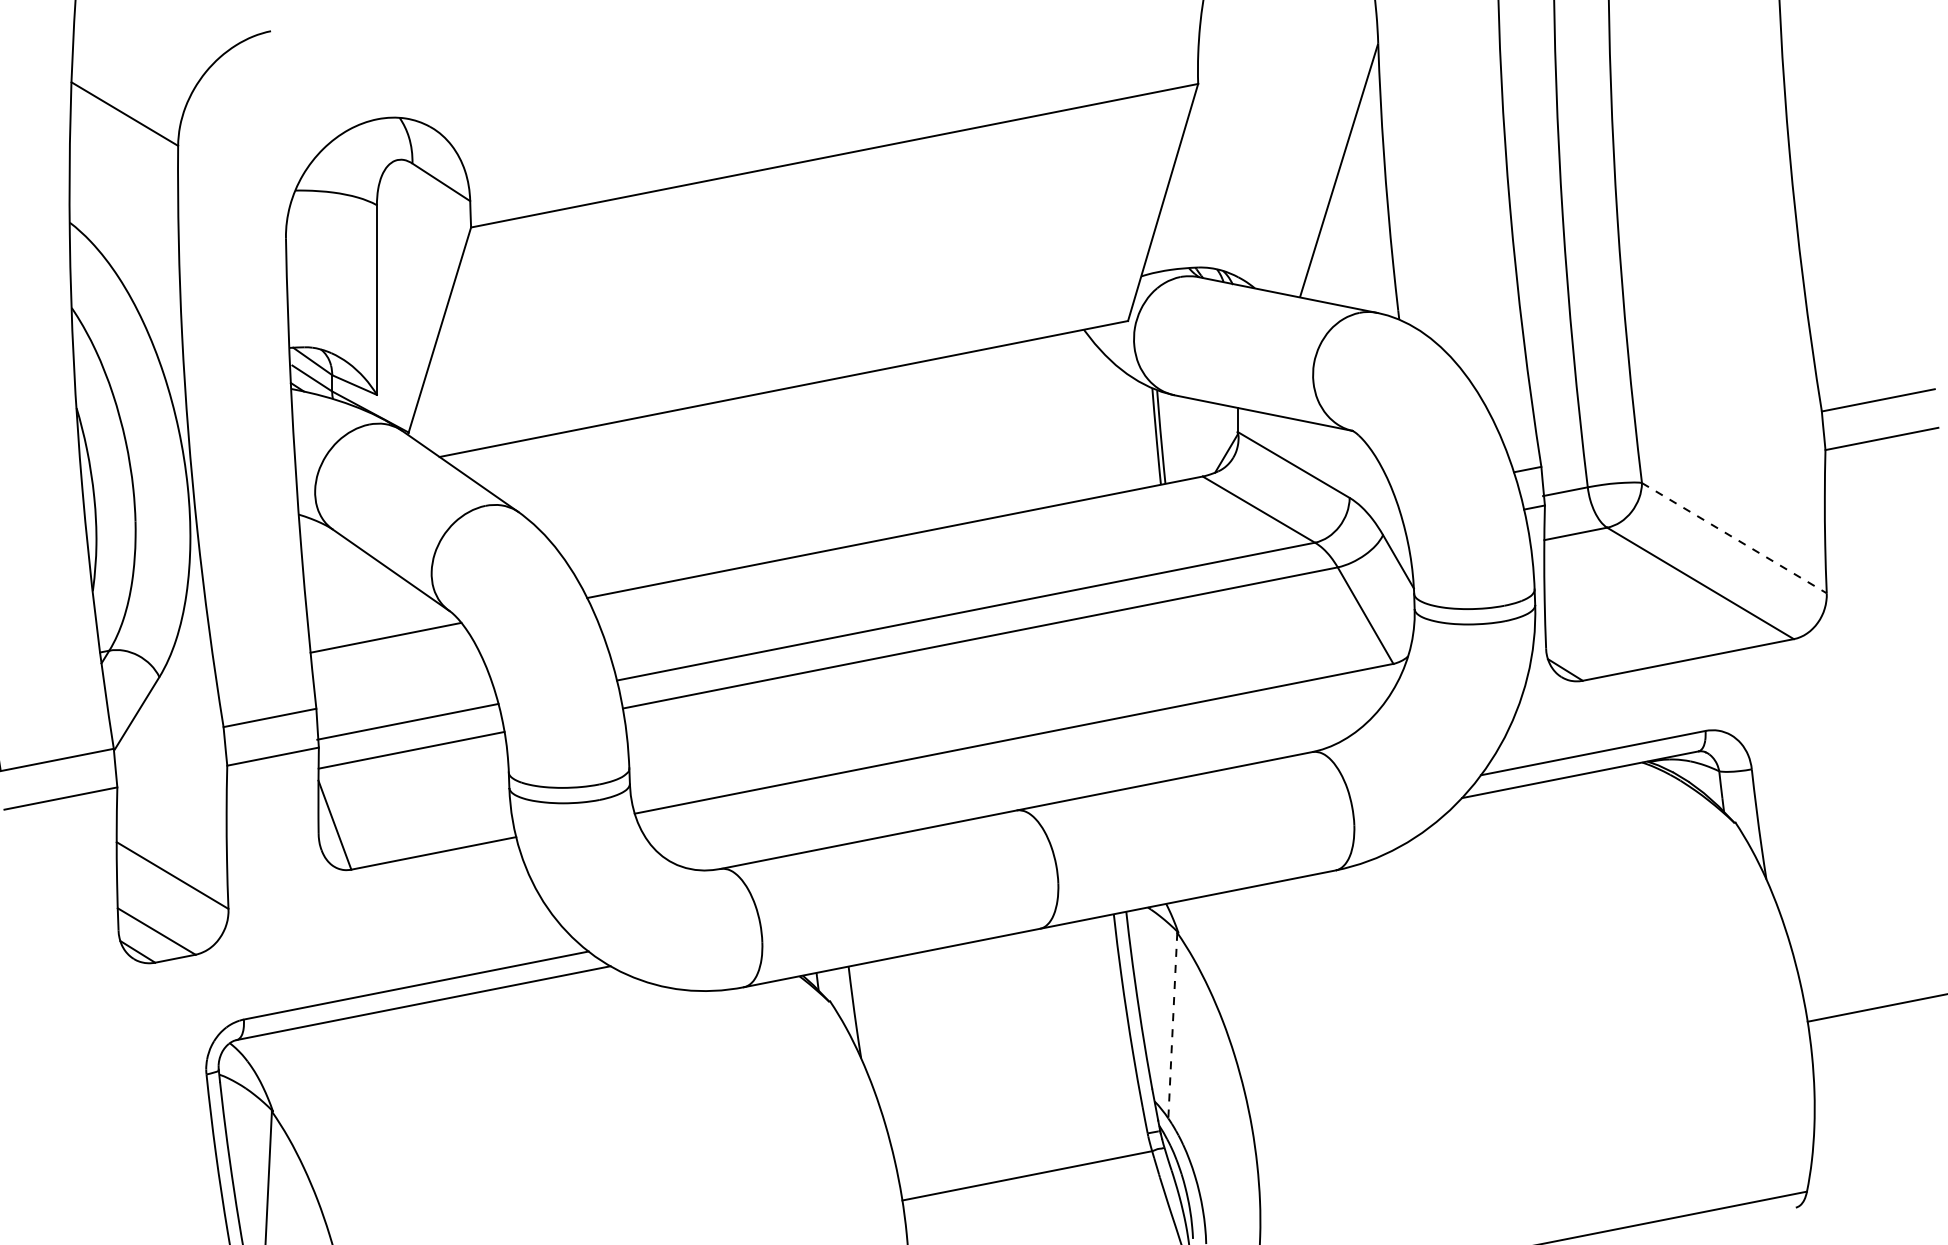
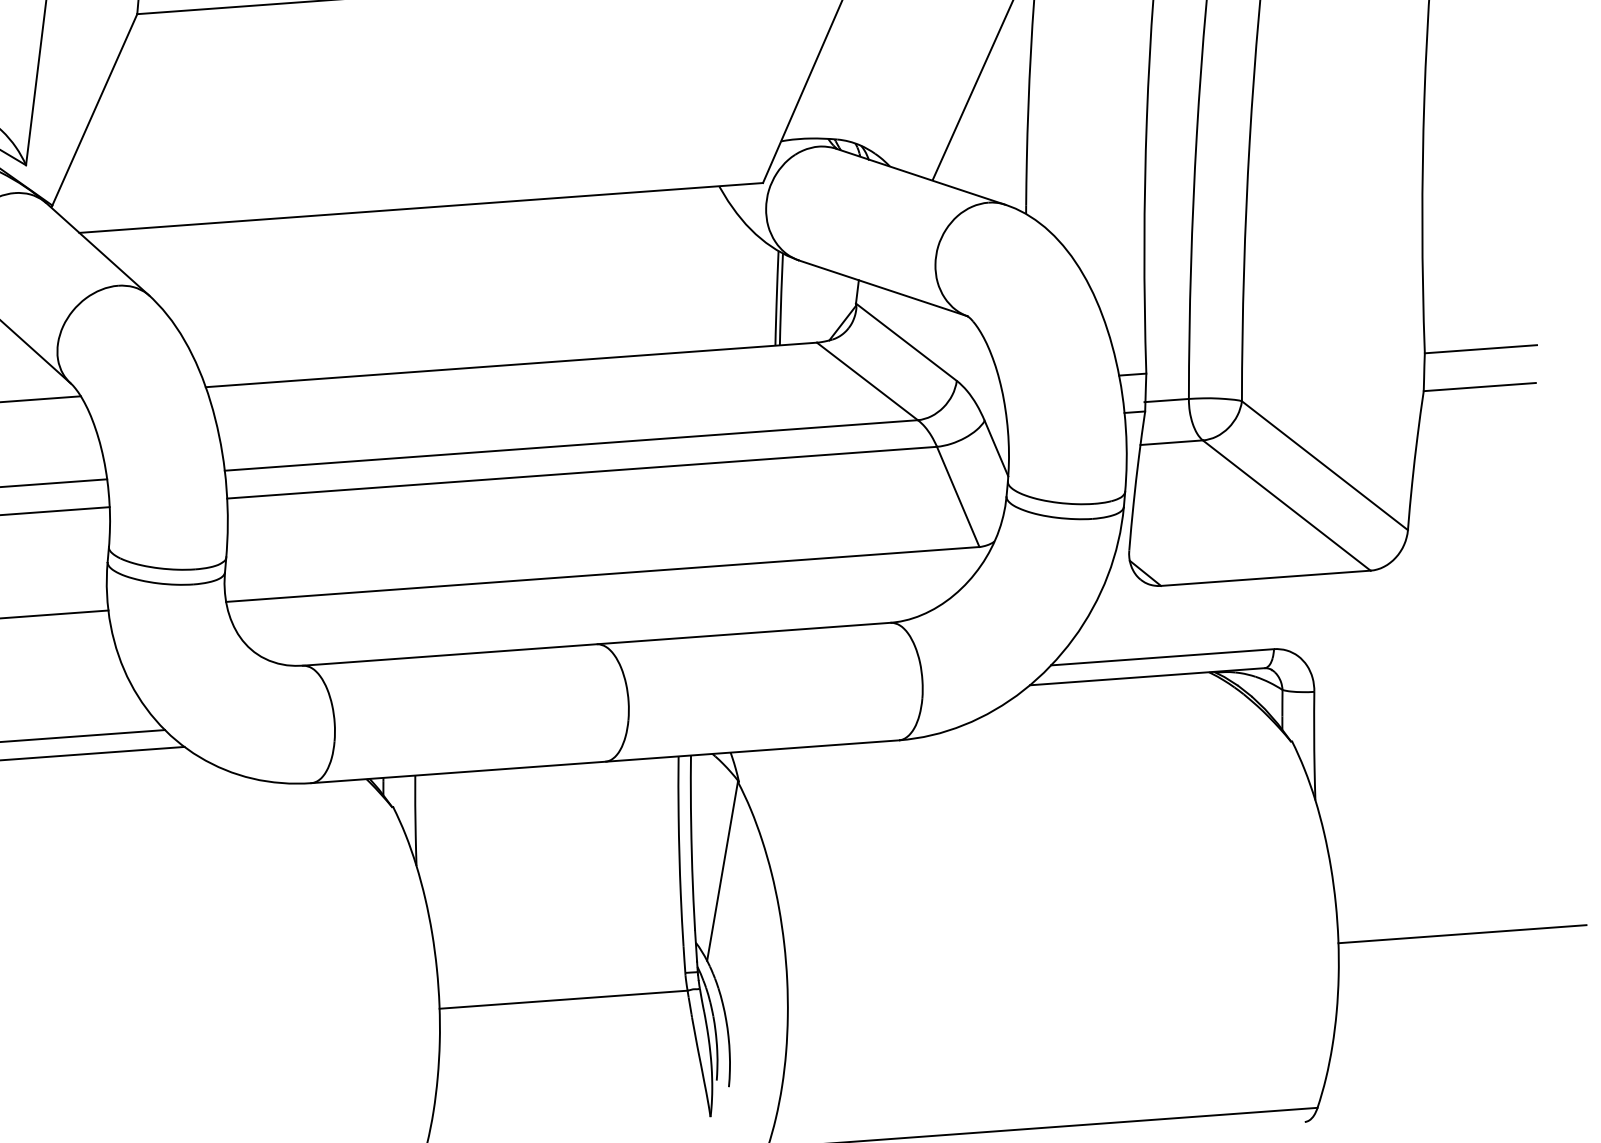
line: (1734, 538) -> (1325, 466), dashed -> solid
line: (1172, 1025) -> (722, 871), dashed -> solid

